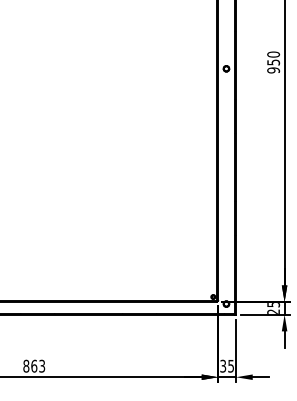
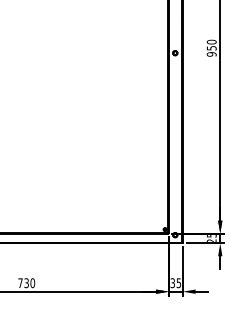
text: (34, 366) -> (26, 283), 863 -> 730

